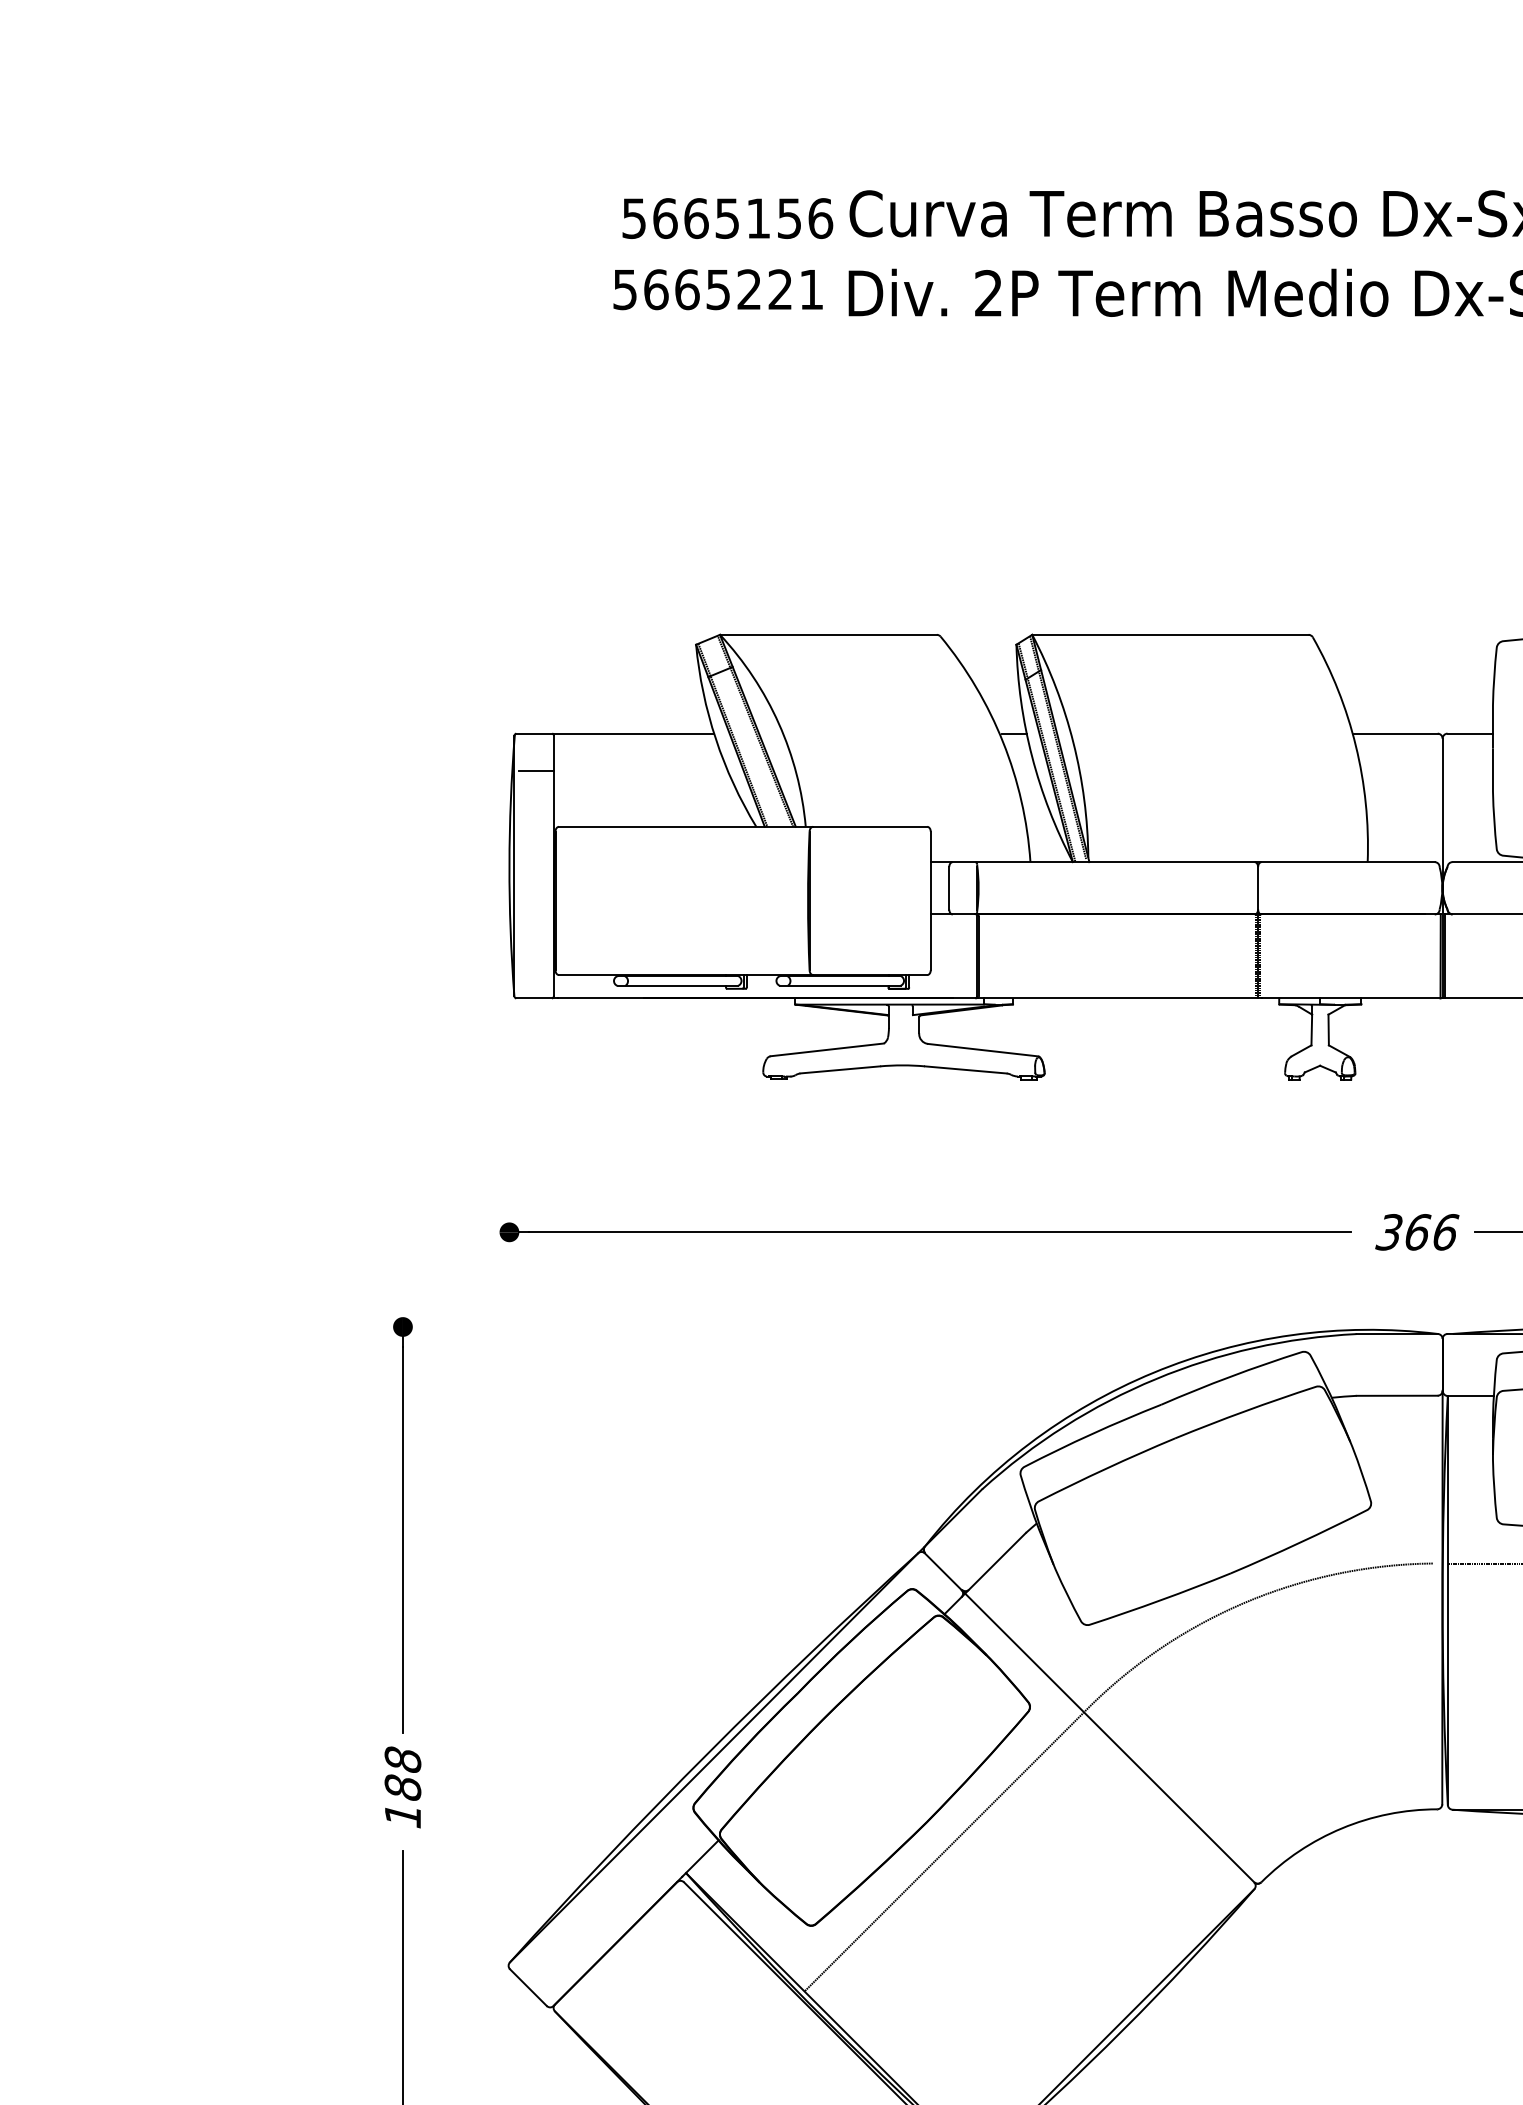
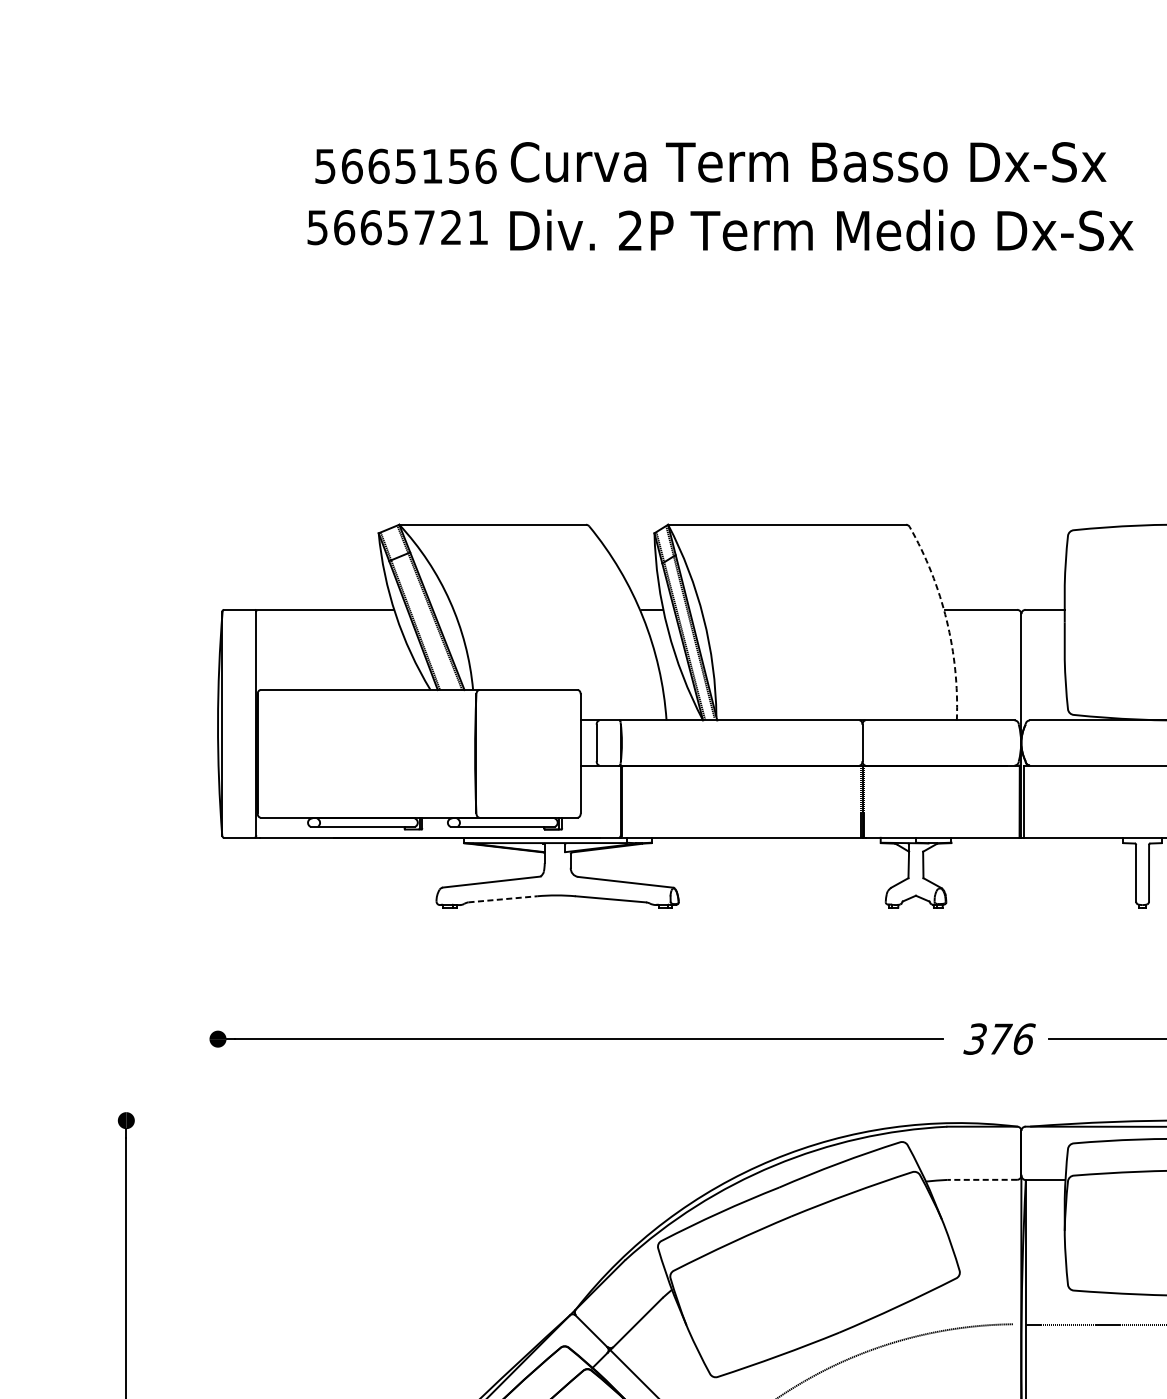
text: (748, 289) -> (423, 227), 5665221 -> 5665721
arc: (1355, 745) -> (946, 620), solid -> dashed
line: (535, 770) -> (240, 641), removed
line: (840, 1069) -> (503, 898), solid -> dashed
text: (1418, 1232) -> (1000, 1039), 366 -> 376
line: (1397, 1395) -> (982, 1179), solid -> dashed

